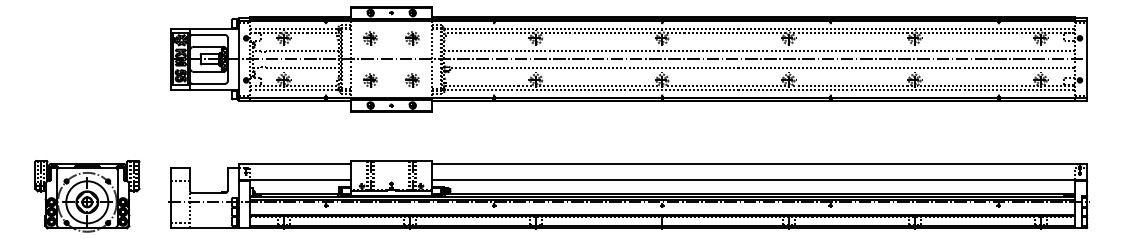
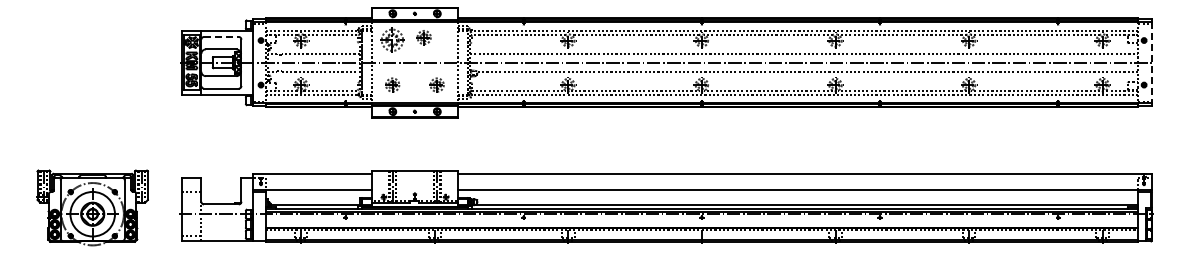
line: (208, 34) -> (221, 36), solid -> dashed
part: (370, 38) -> (392, 40), size x1.6
part: (411, 38) -> (423, 37), moved
line: (1086, 59) -> (1151, 62), solid -> dashed

